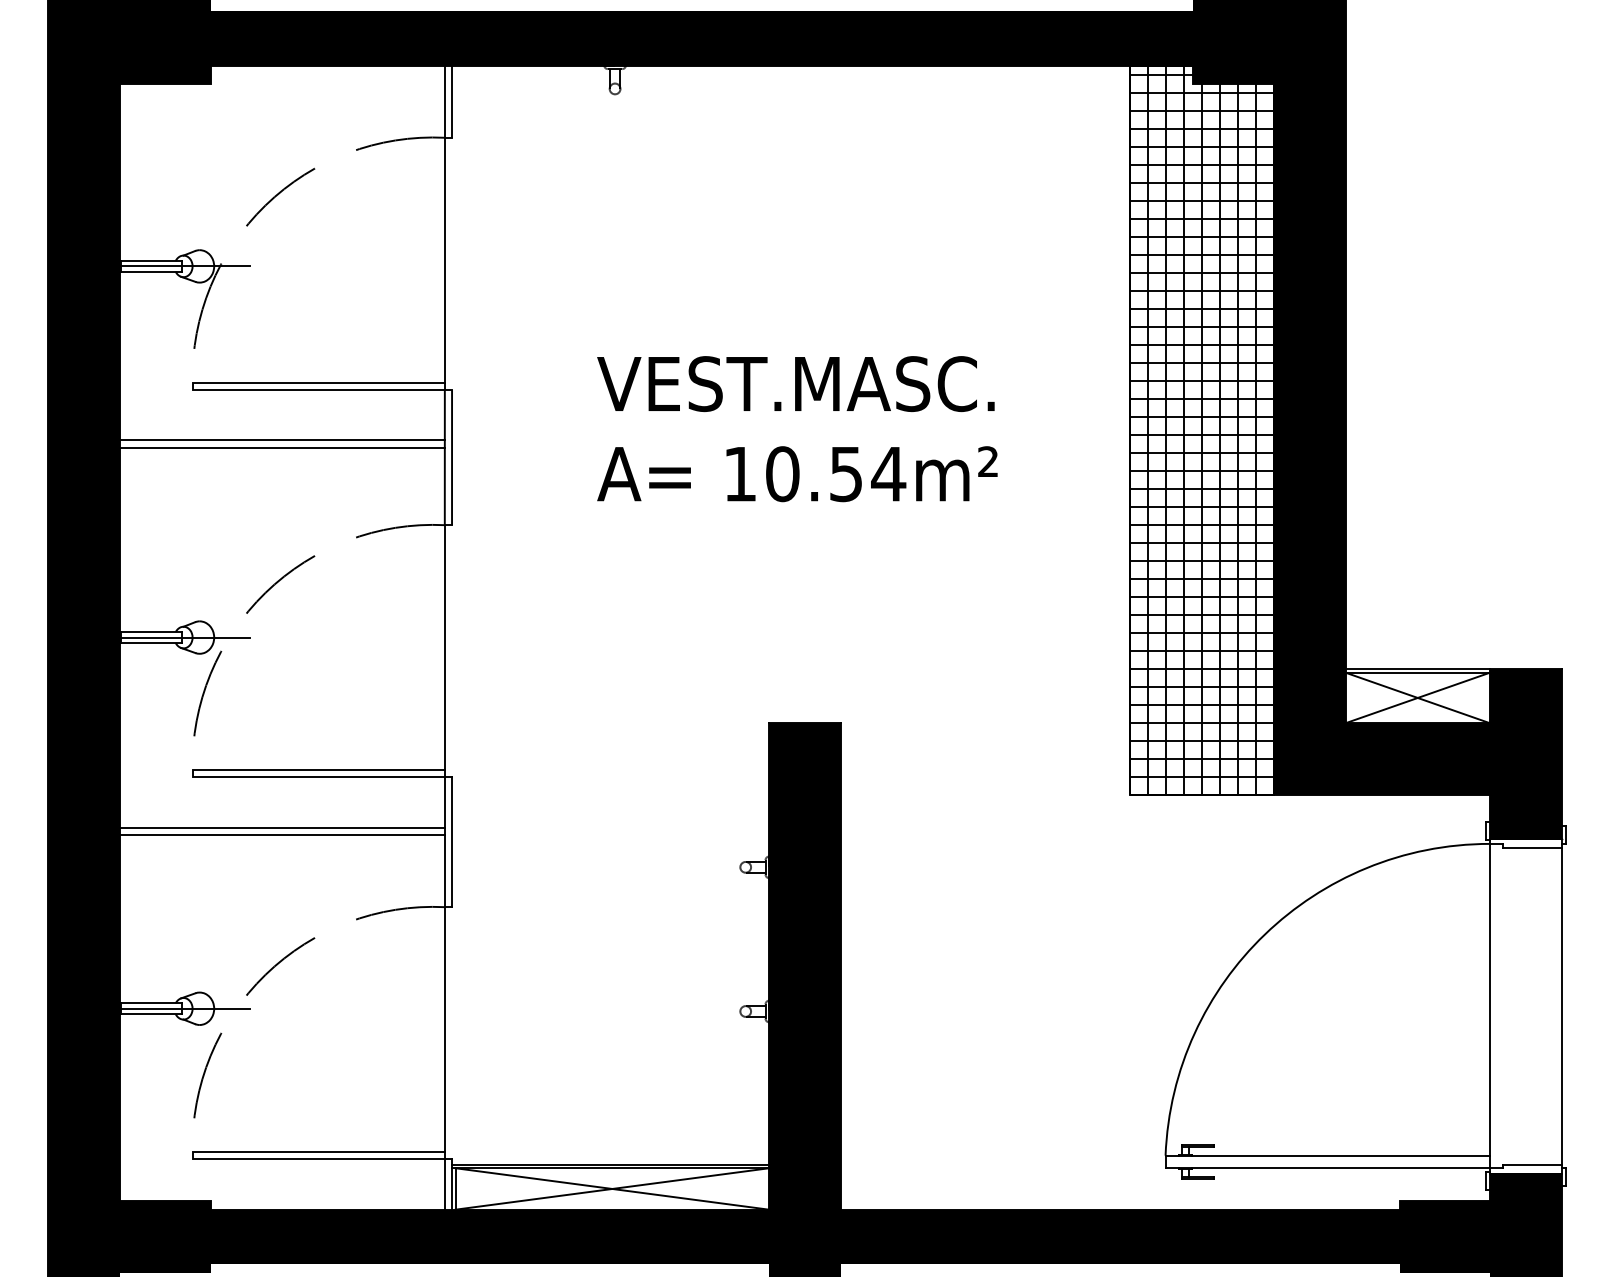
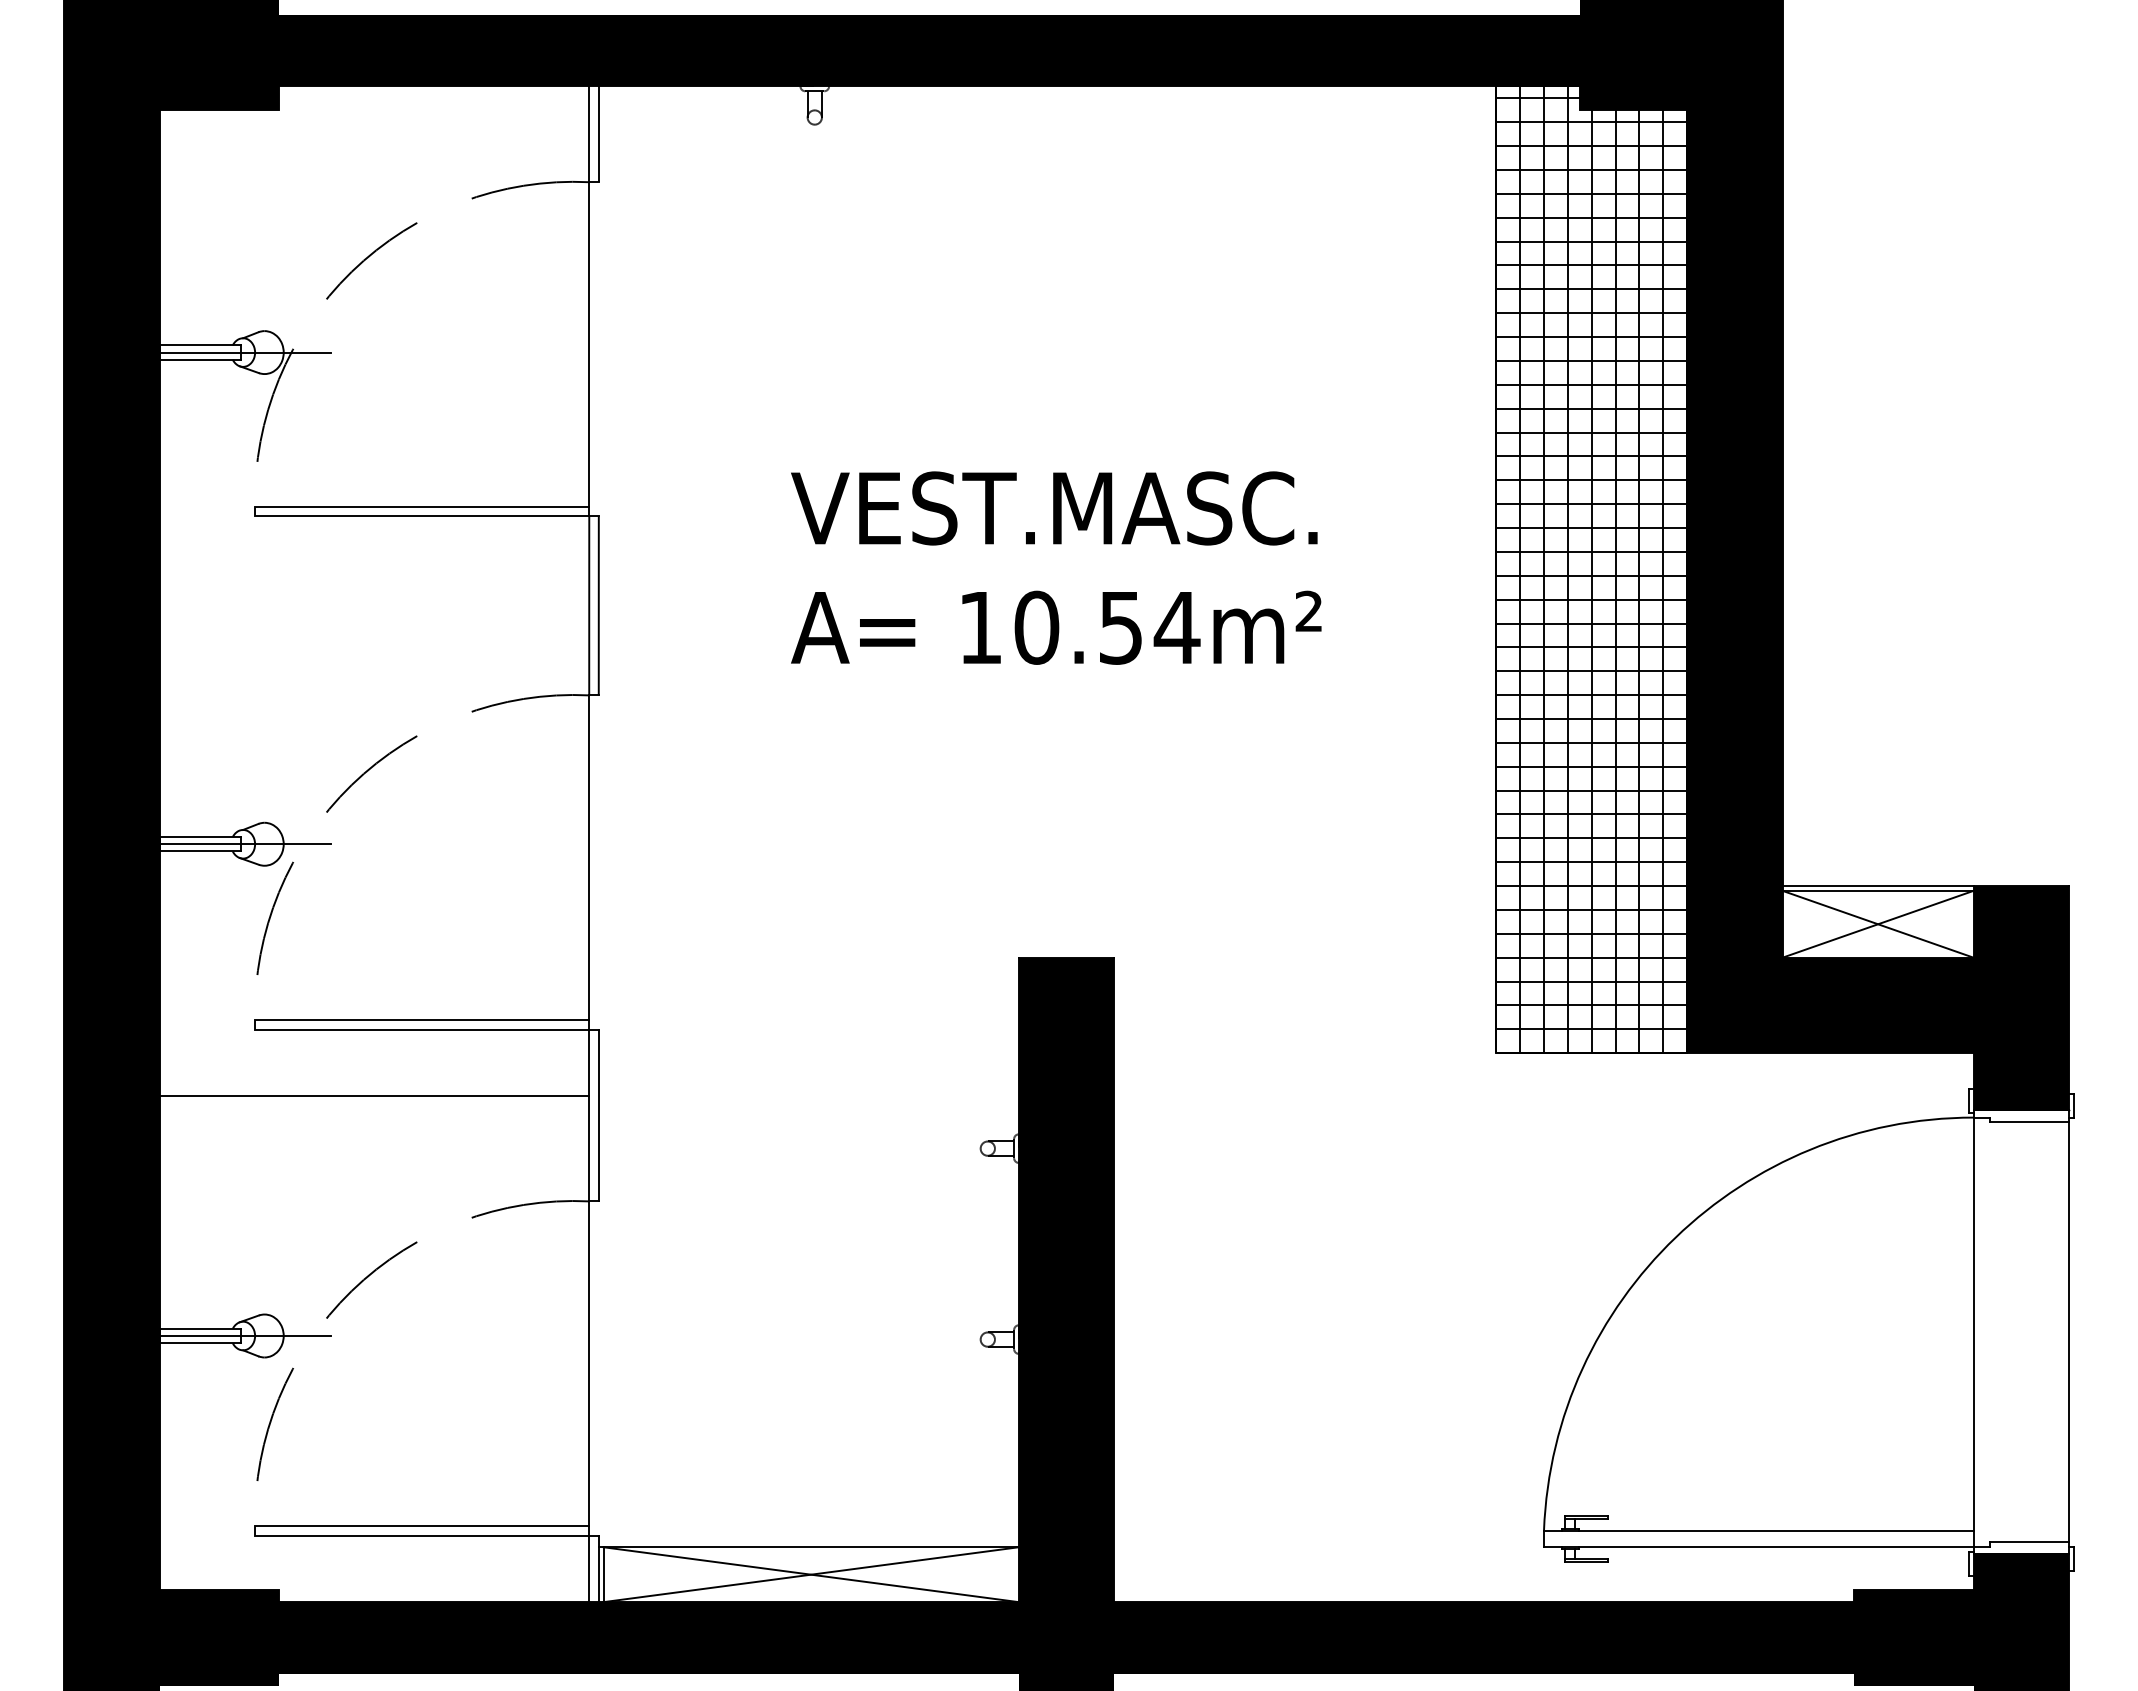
line: (282, 439) -> (374, 582), removed
line: (282, 447) -> (374, 592), removed
line: (282, 834) -> (374, 1105), removed
line: (610, 1164) -> (808, 1542), removed

